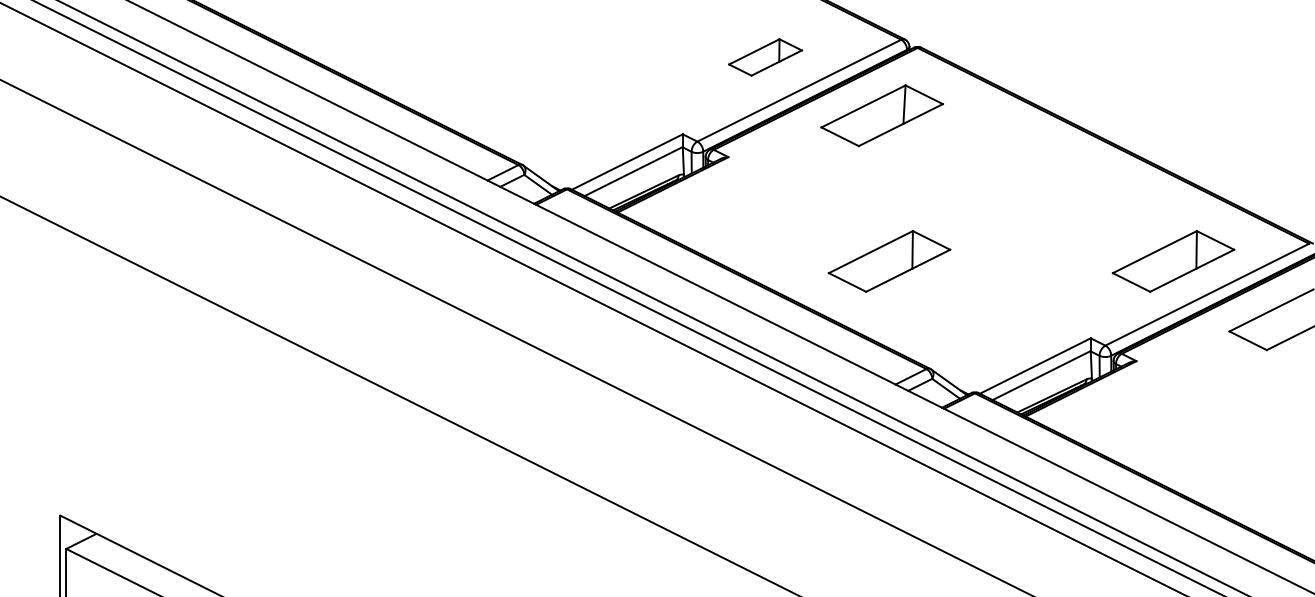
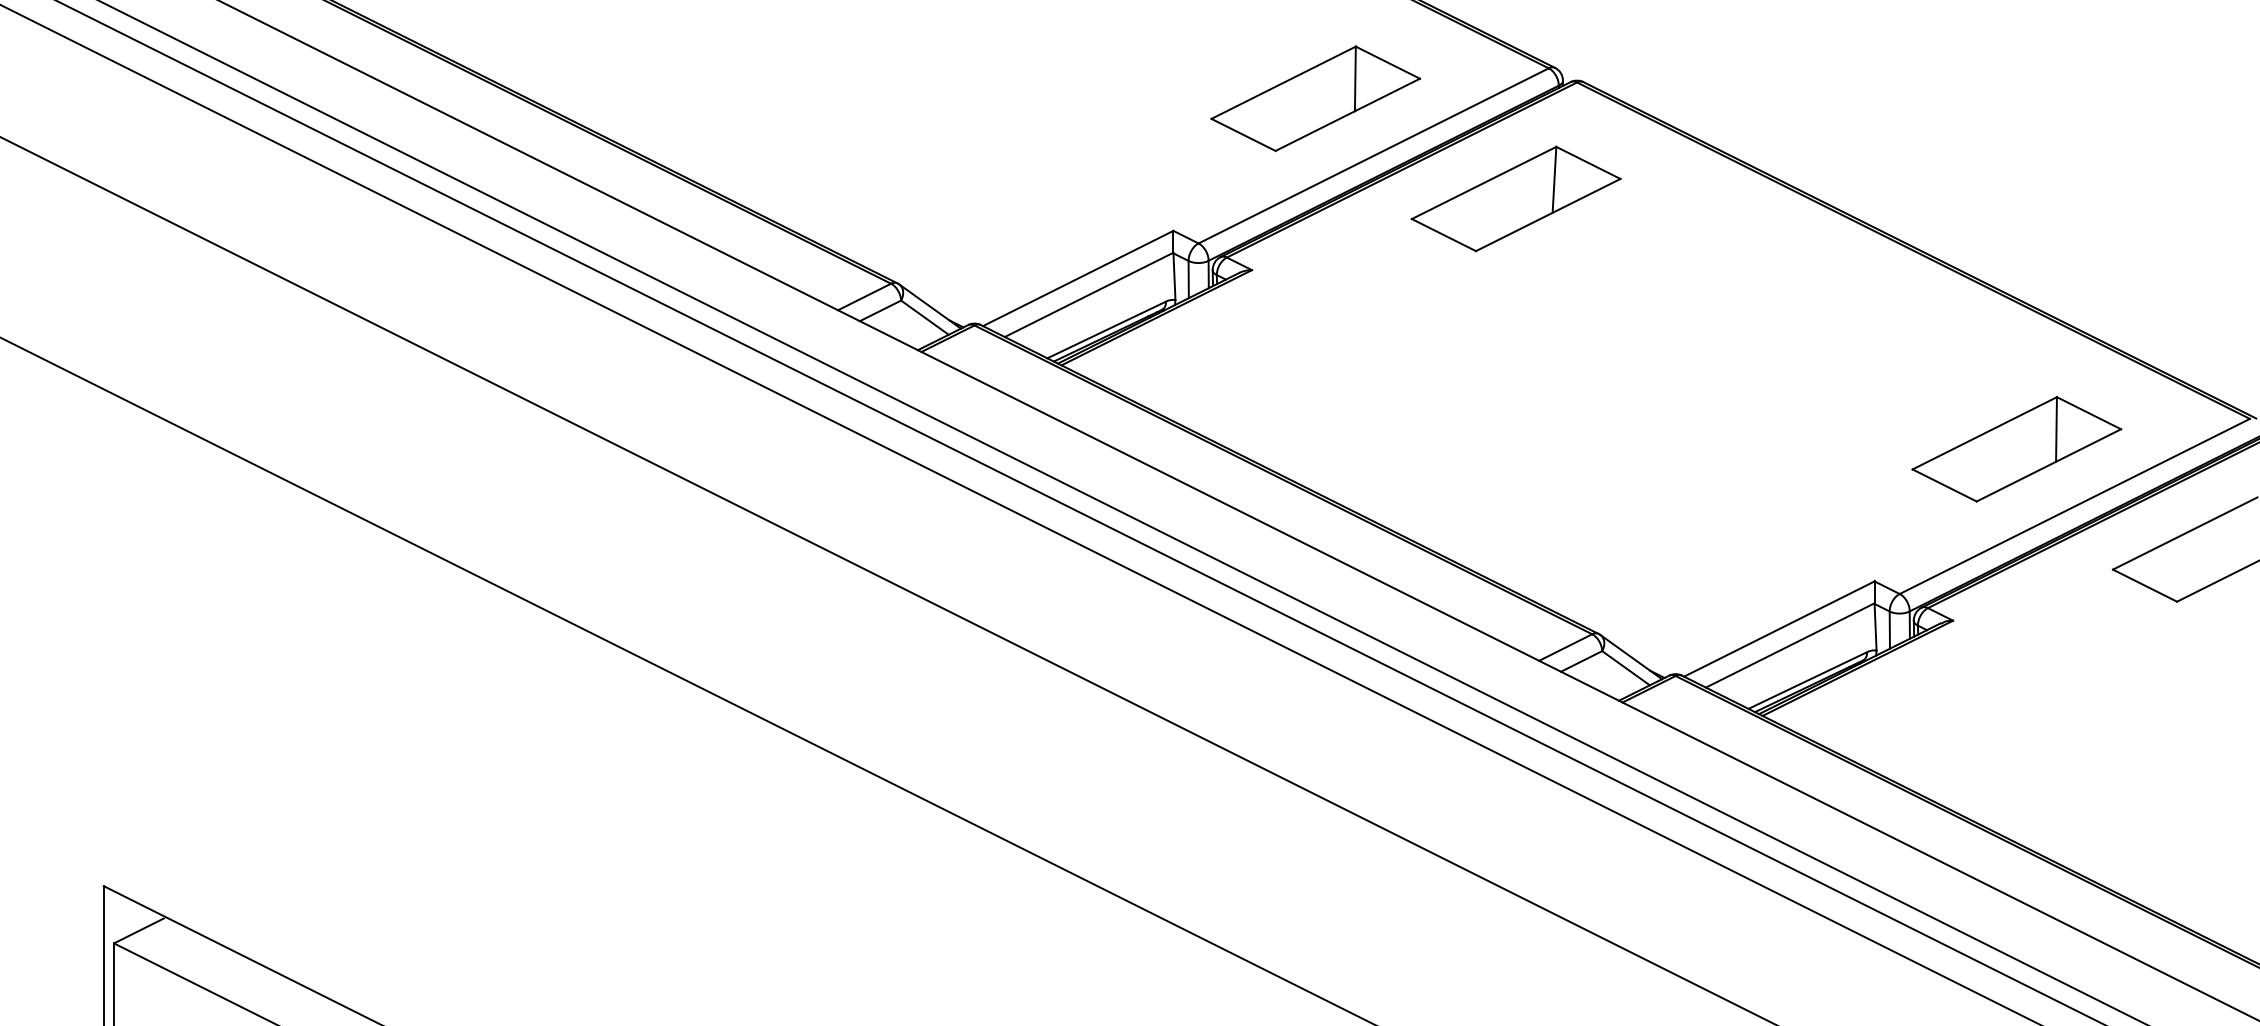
part: (765, 57) -> (1315, 98), size x1.67
part: (889, 261) -> (1528, 449), removed

